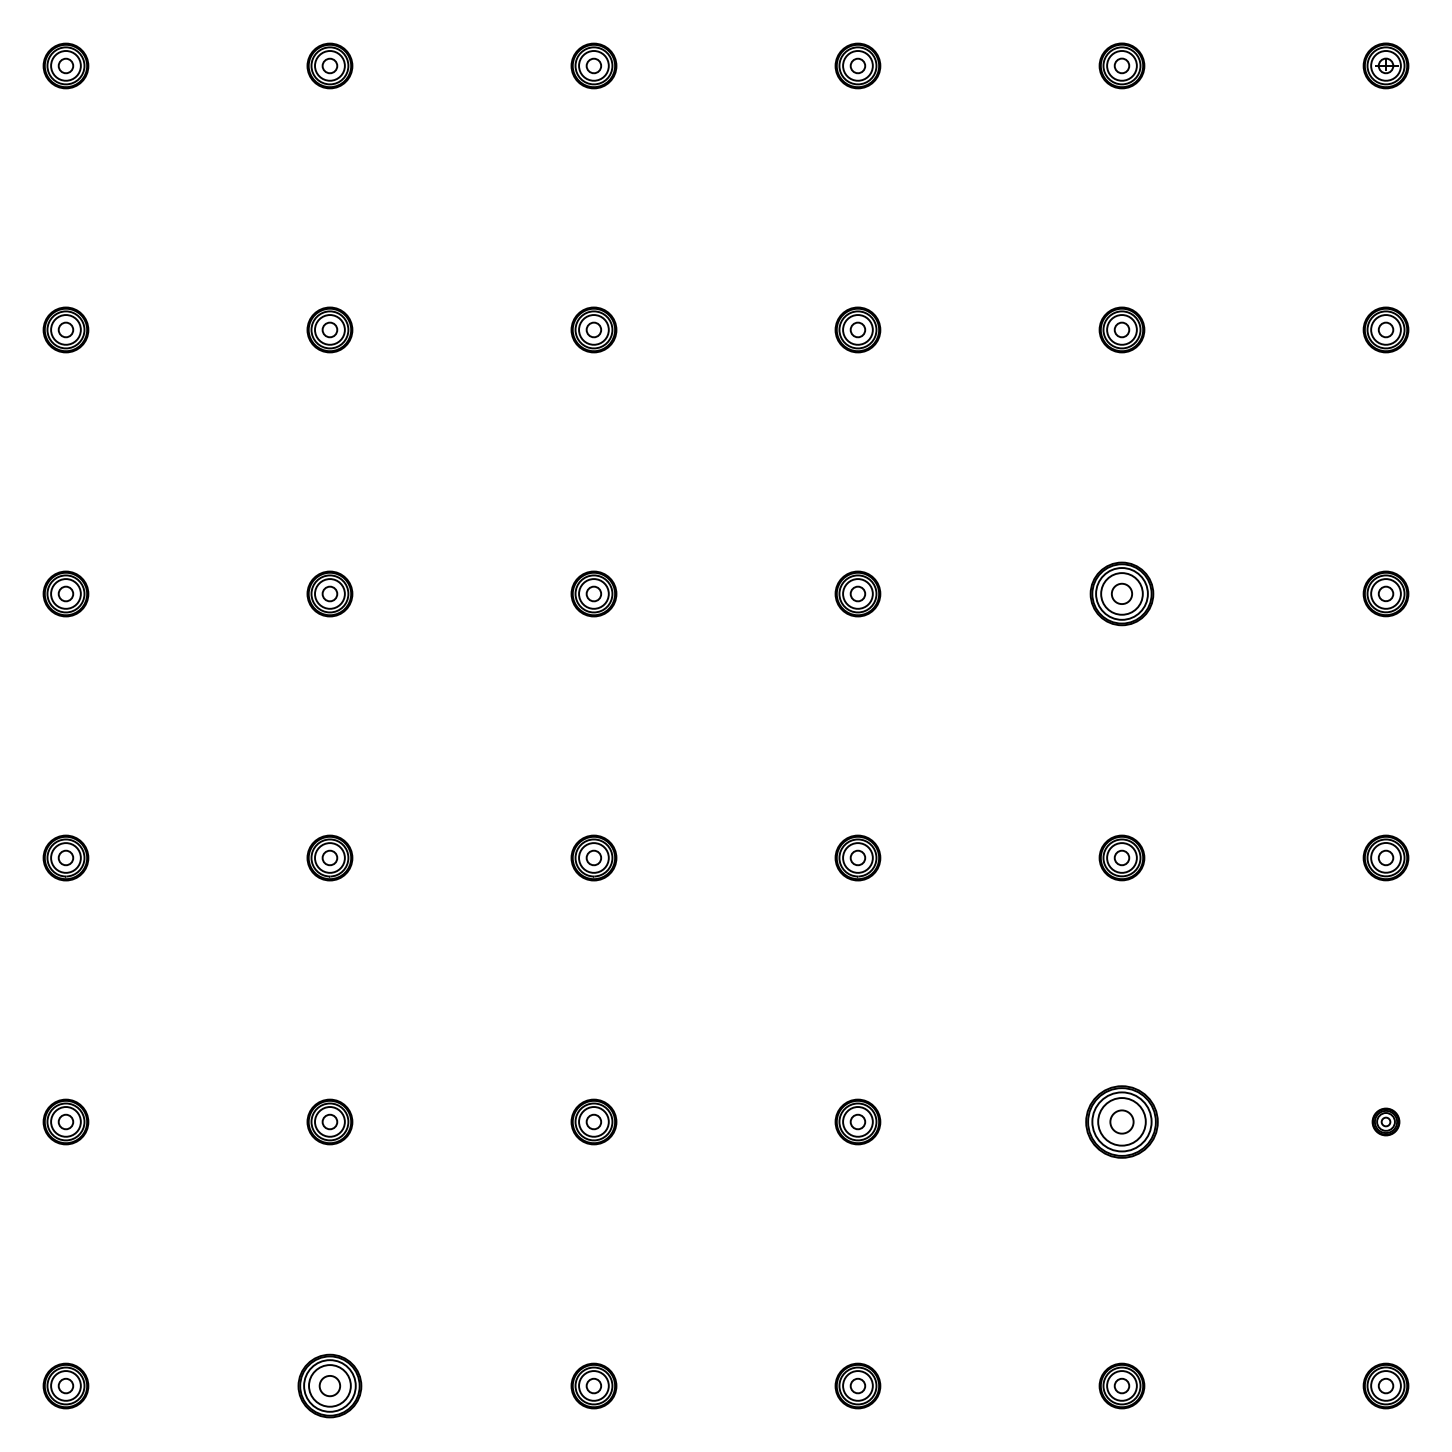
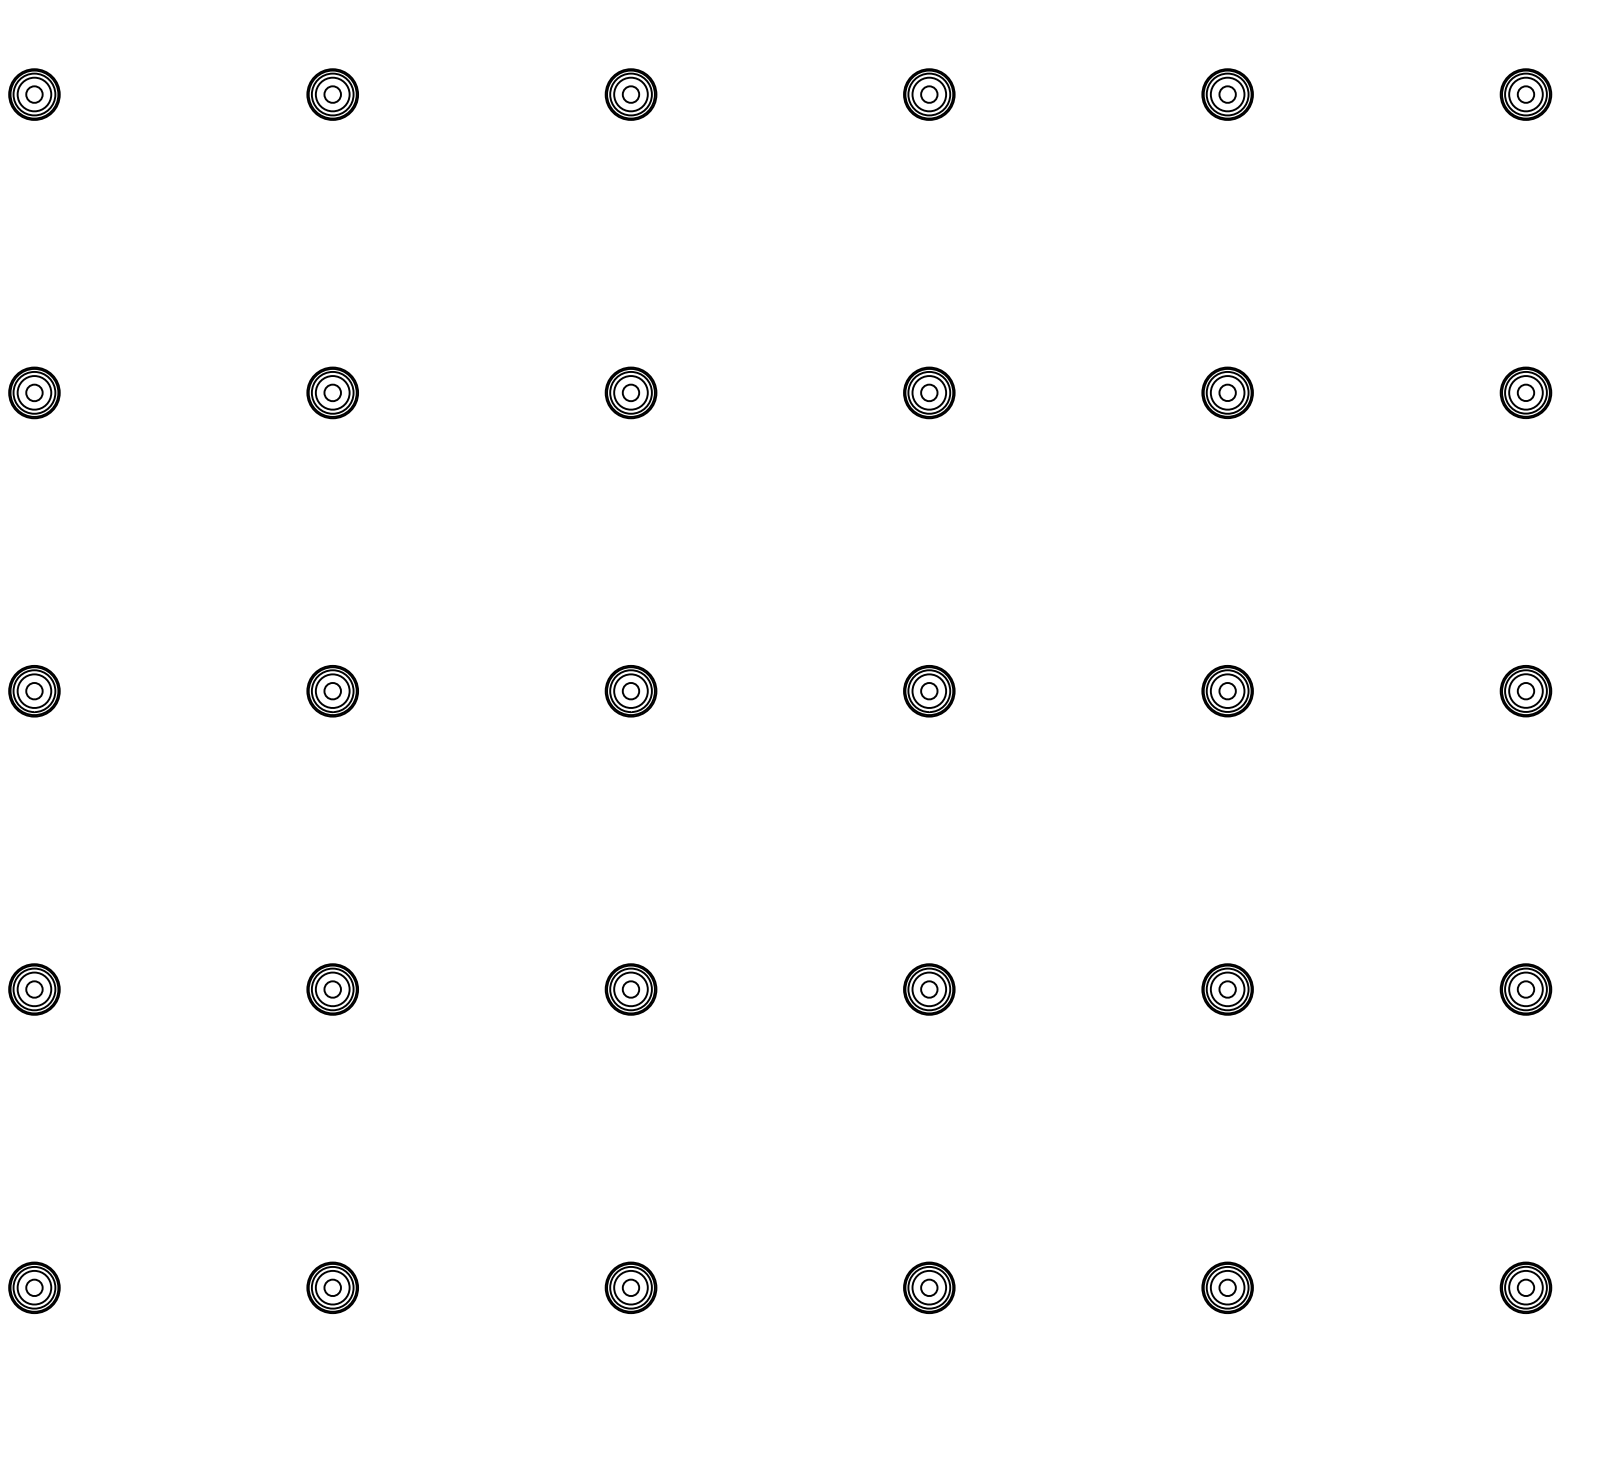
part: (1121, 593) -> (1227, 392), size x0.71
part: (1121, 1121) -> (1227, 988), size x0.62
part: (1385, 1121) -> (1525, 988), size x1.67
part: (329, 1385) -> (332, 1287), size x0.71

